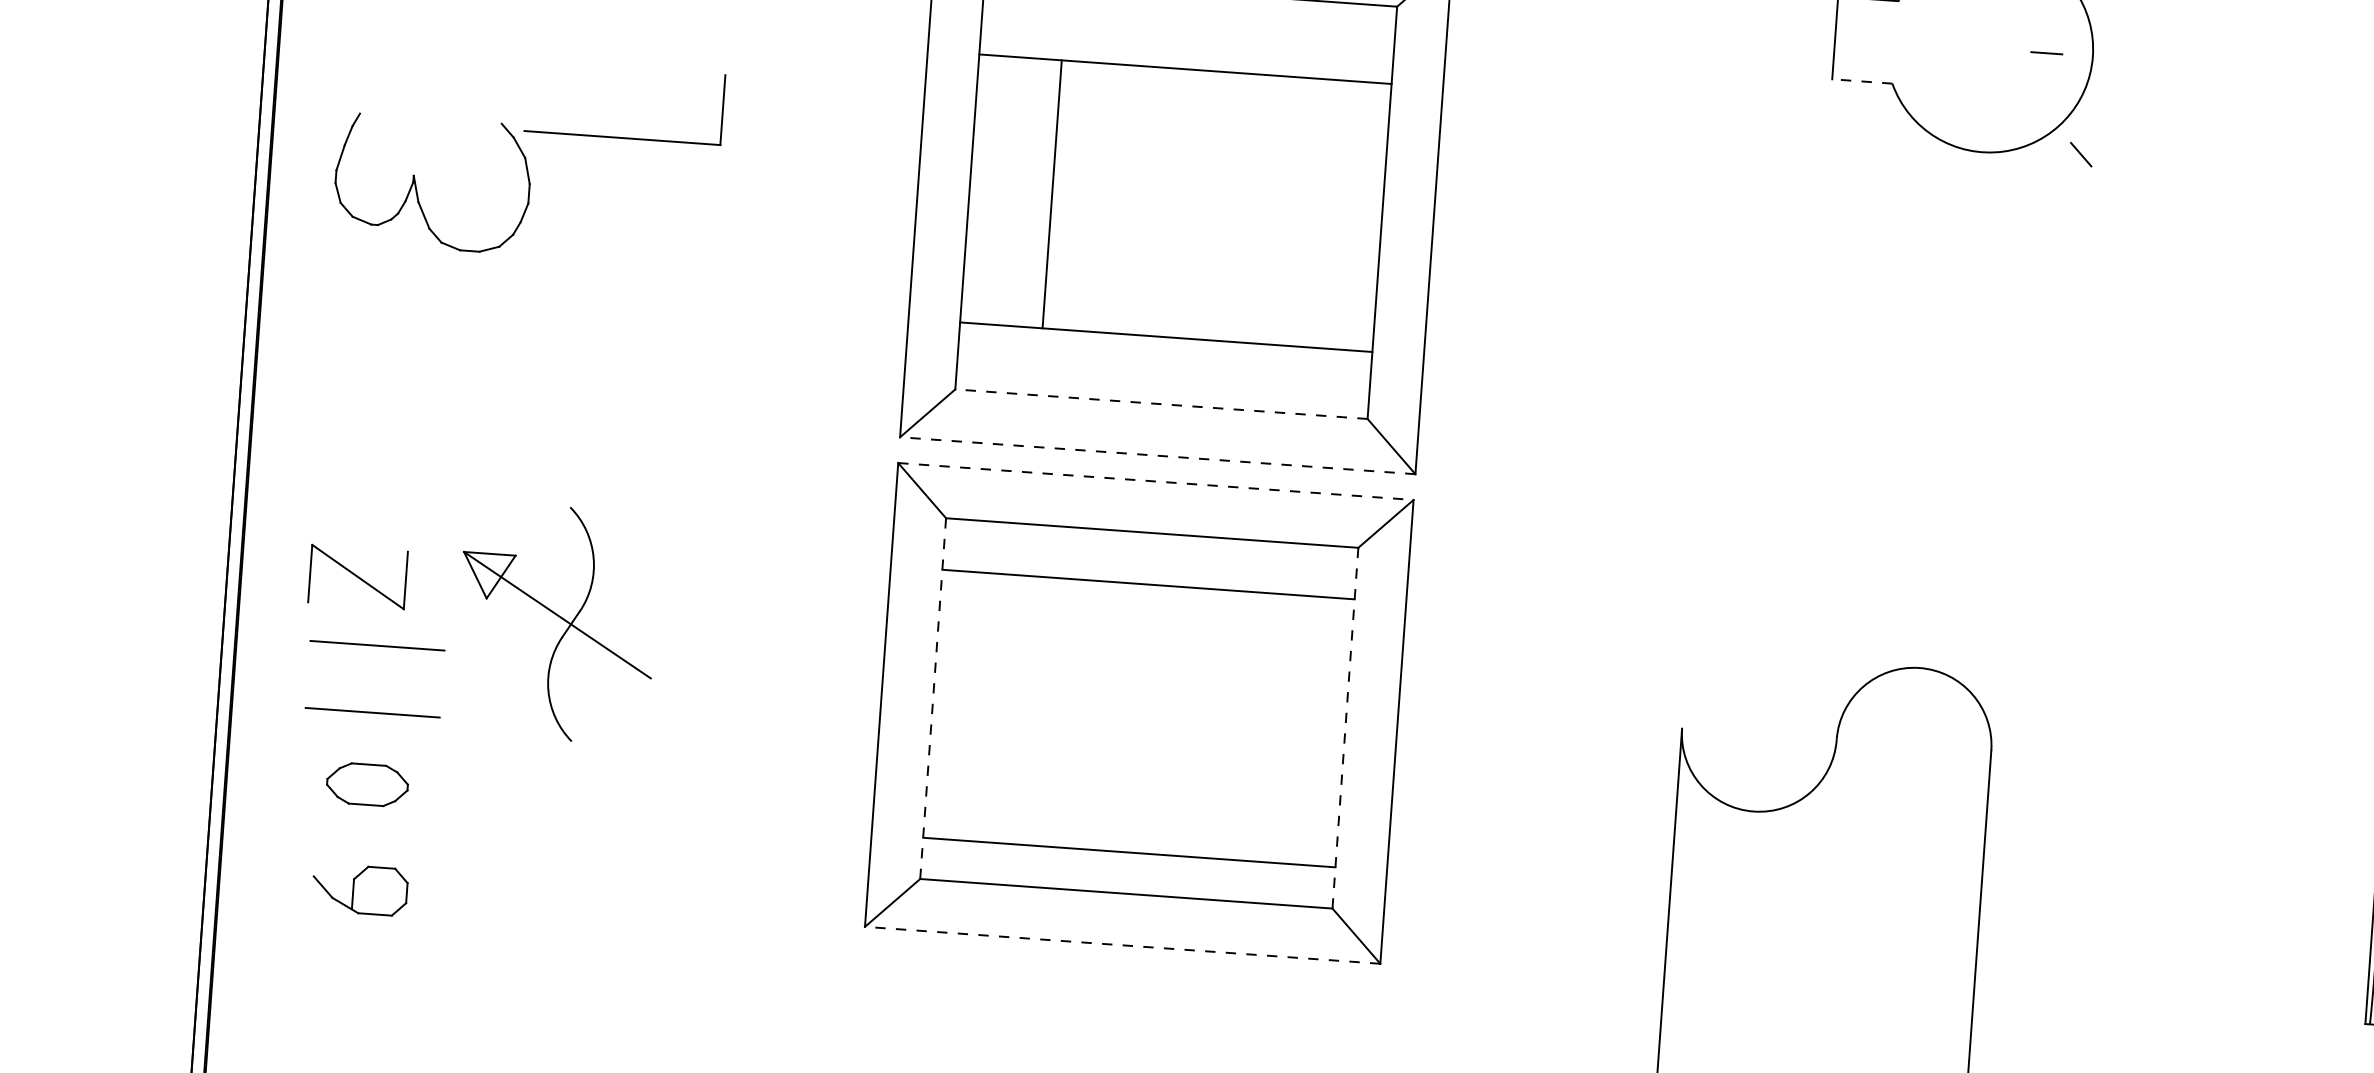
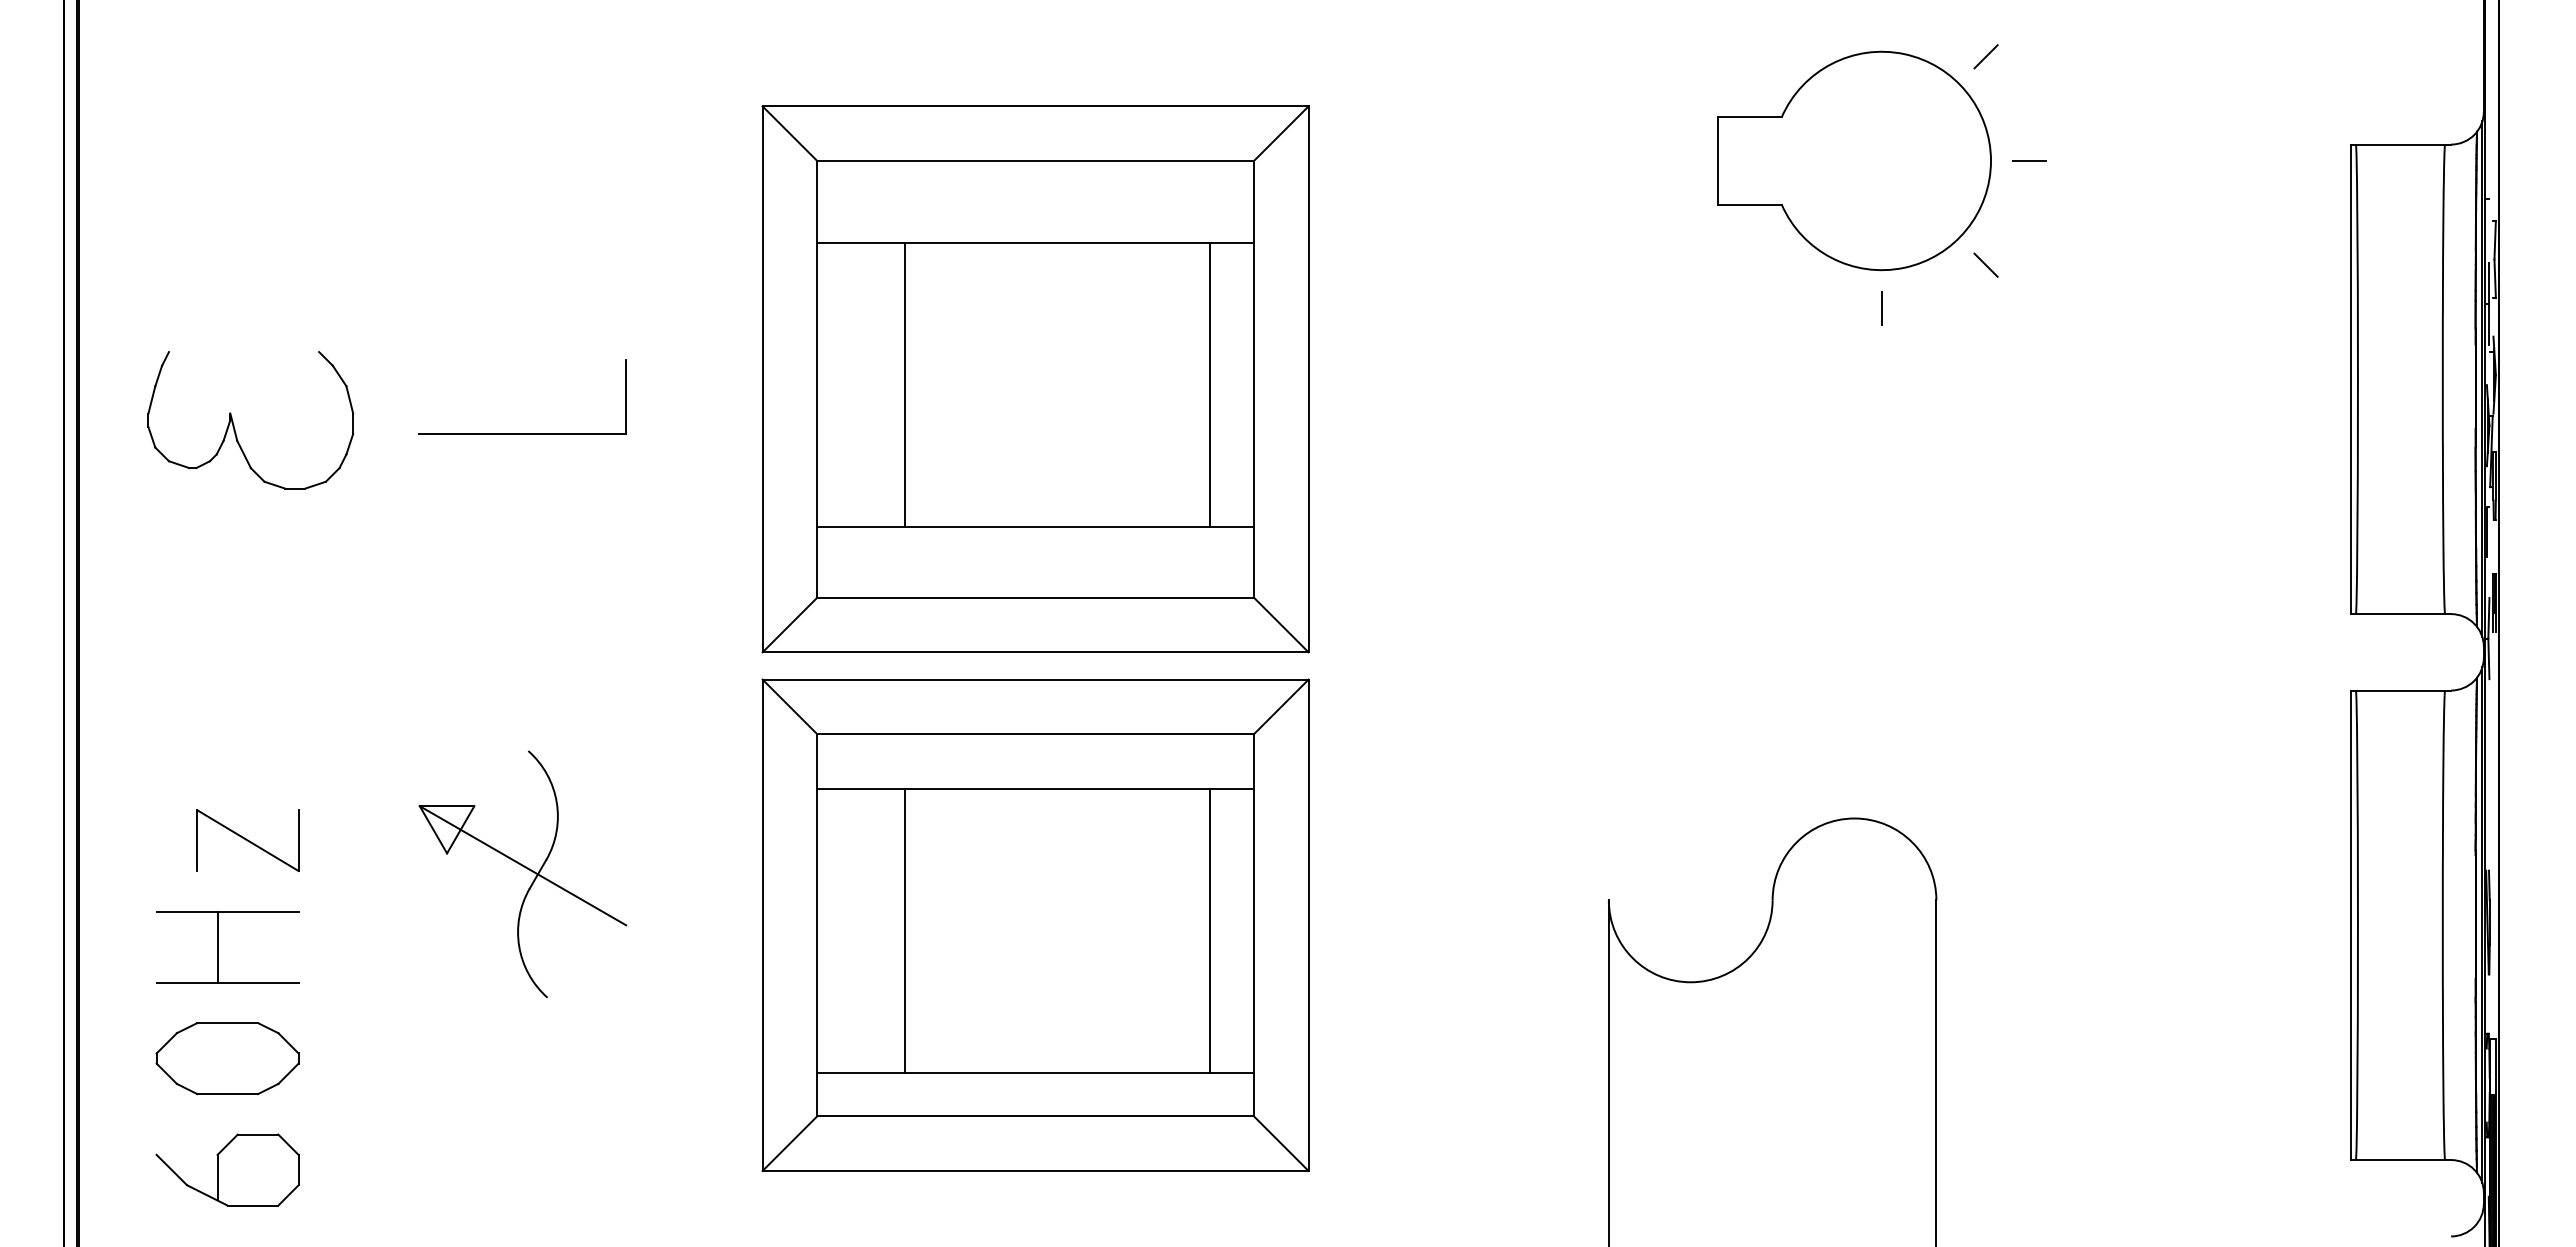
line: (2047, 52) -> (2029, 160), moved
line: (1861, 81) -> (1749, 204), dashed -> solid
part: (622, 137) -> (522, 433), moved
line: (1979, 188) -> (1881, 308), added
line: (1340, 214) -> (1210, 384), added
line: (1161, 403) -> (1035, 597), dashed -> solid
line: (1157, 455) -> (1035, 652), dashed -> solid
line: (1155, 481) -> (1035, 679), dashed -> solid
part: (357, 576) -> (247, 840), moved
part: (559, 617) -> (525, 868), moved
line: (365, 678) -> (217, 946), added
line: (933, 697) -> (817, 924), dashed -> solid
line: (1015, 709) -> (904, 930), added
line: (1344, 728) -> (1253, 925), dashed -> solid
line: (1304, 730) -> (1210, 930), added
part: (367, 784) -> (227, 1058), size x1.67
part: (359, 889) -> (227, 1169), size x1.43
line: (1122, 944) -> (1035, 1170), dashed -> solid

